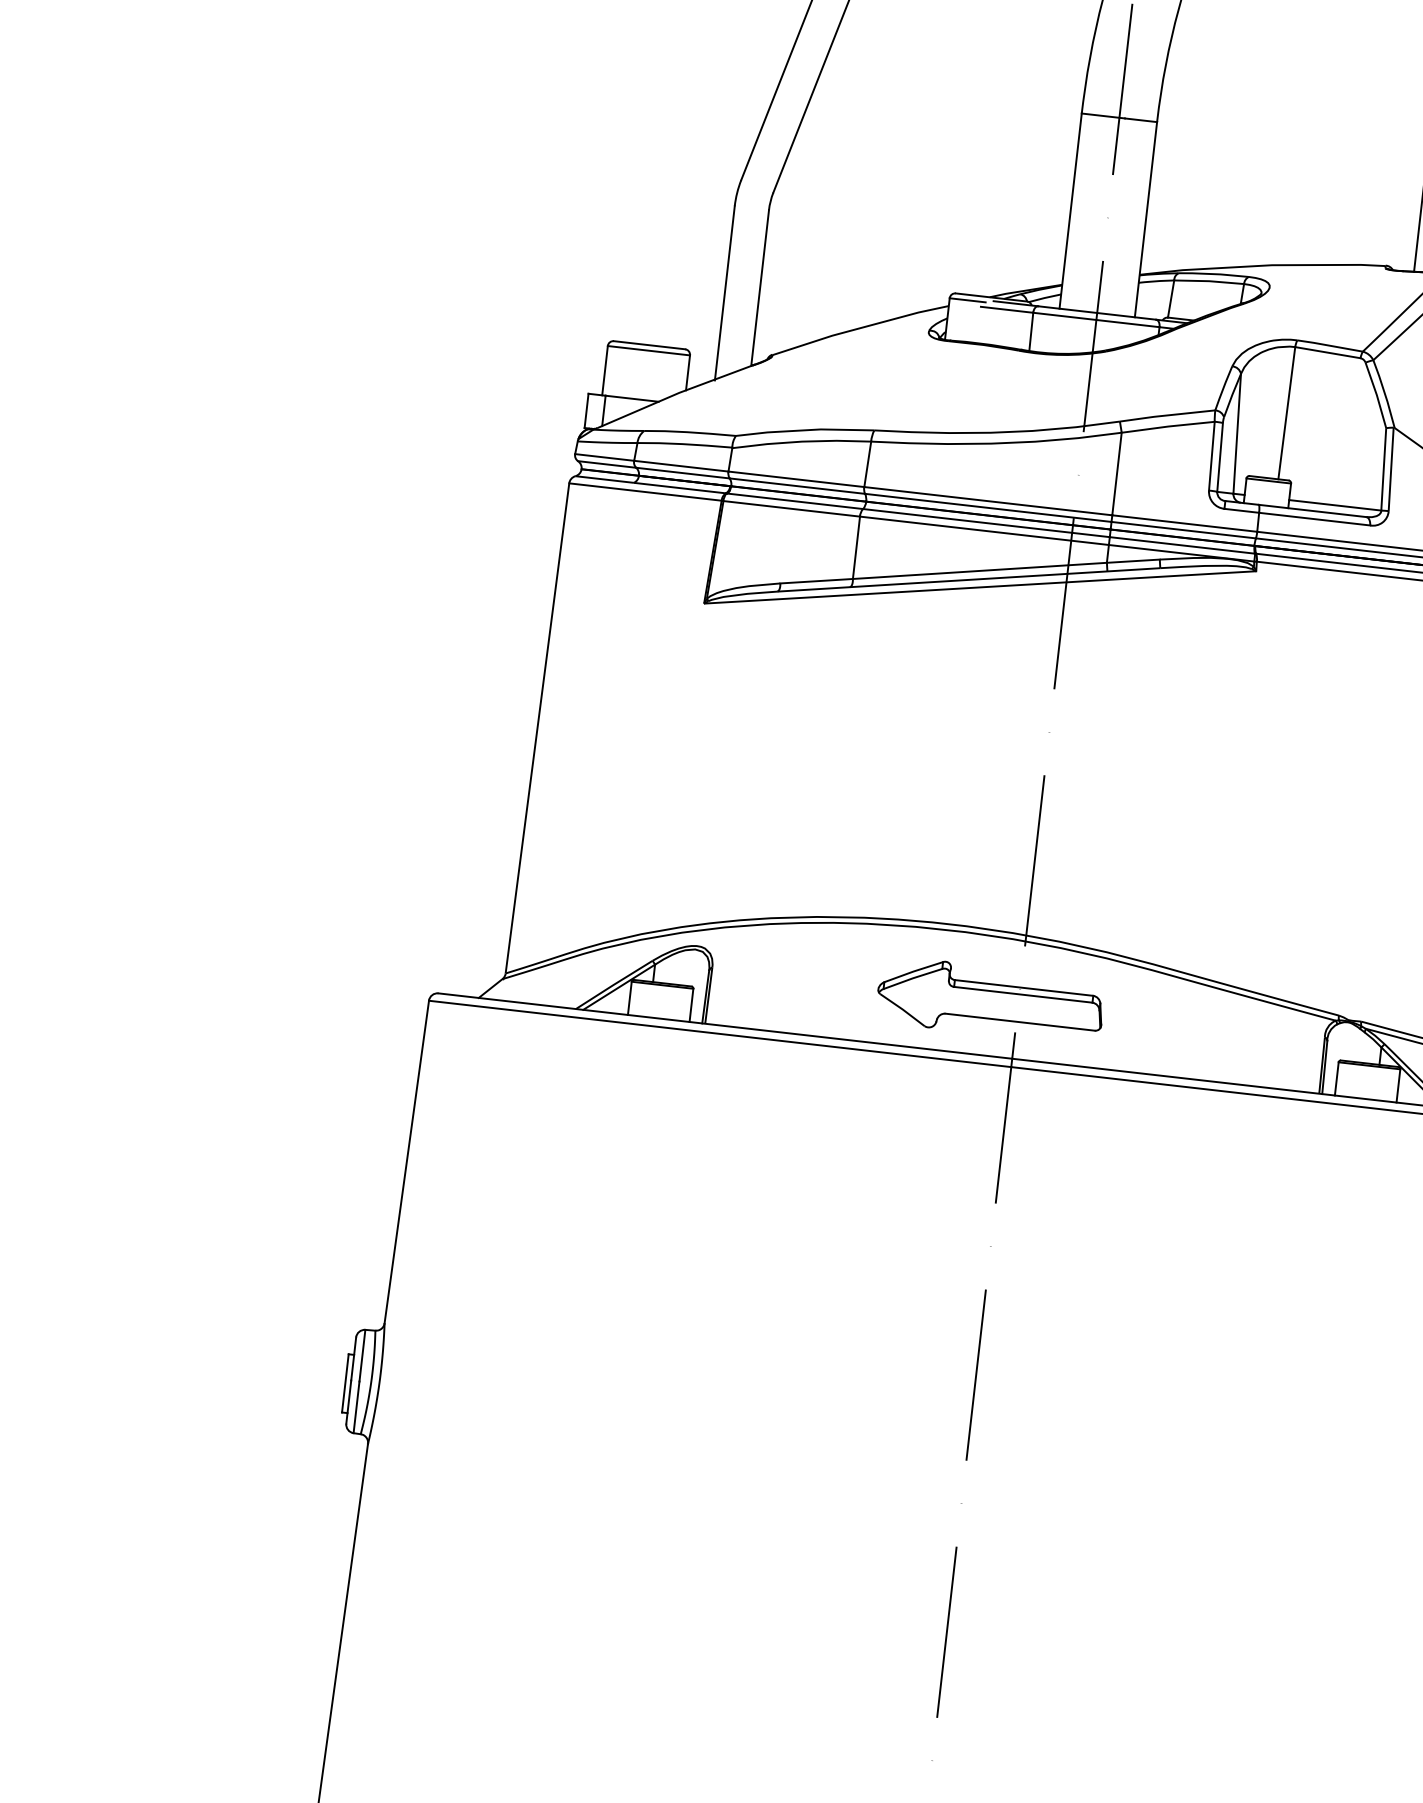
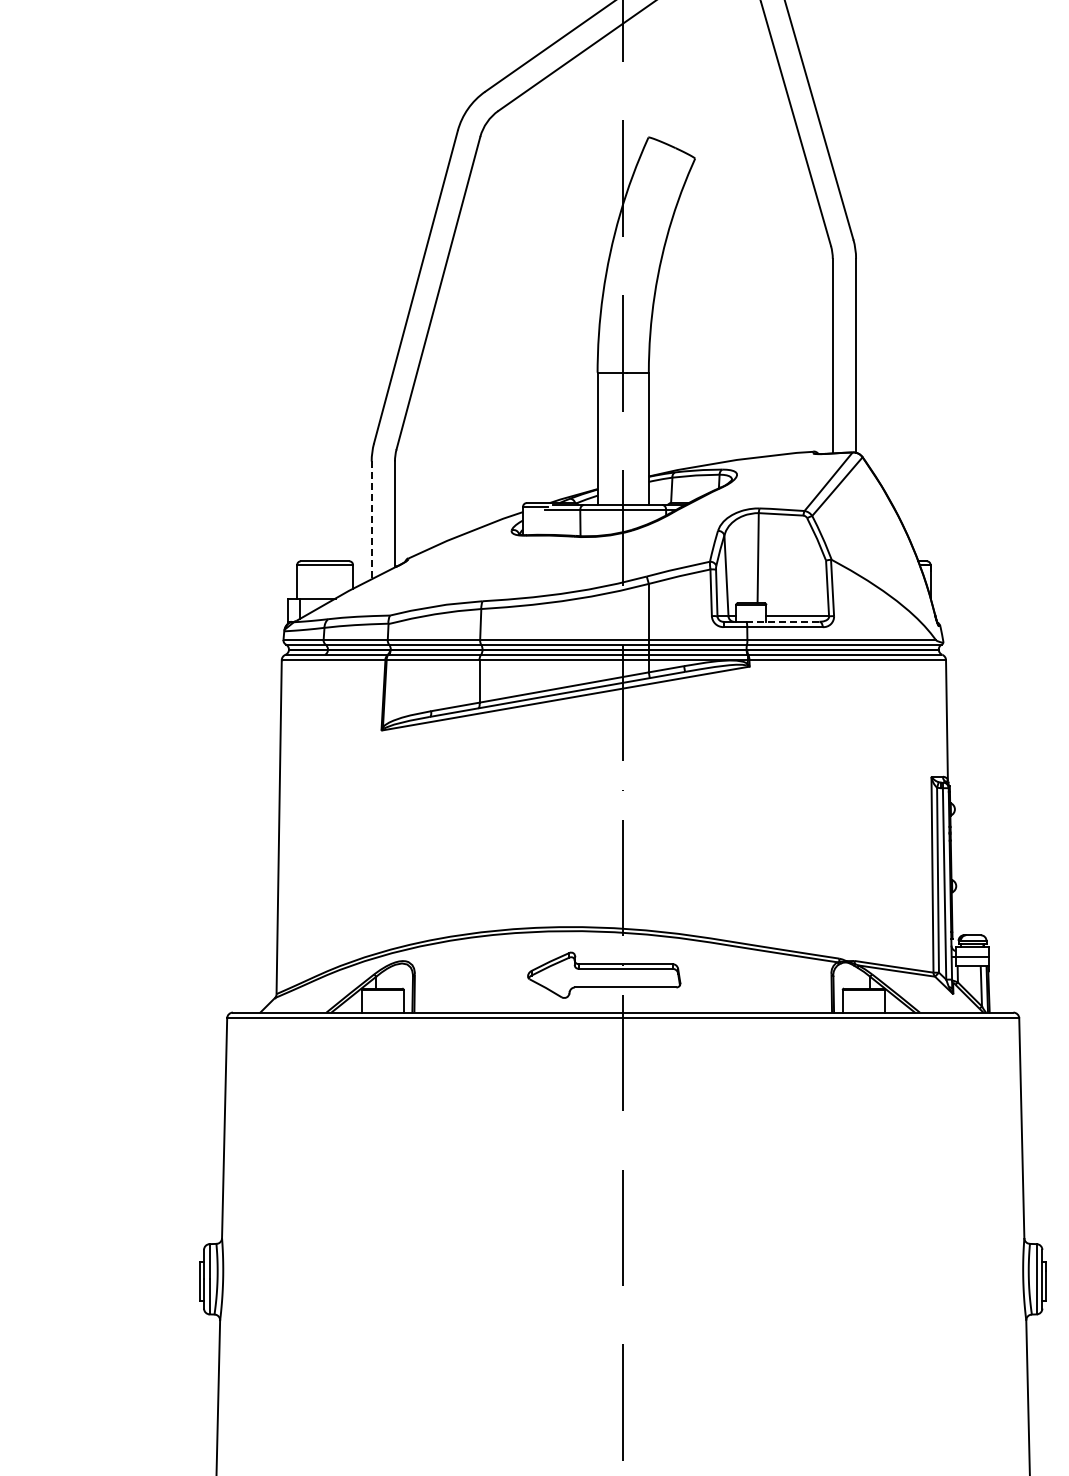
line: (724, 294) -> (371, 521), solid -> dashed
line: (1311, 510) -> (782, 621), solid -> dashed

